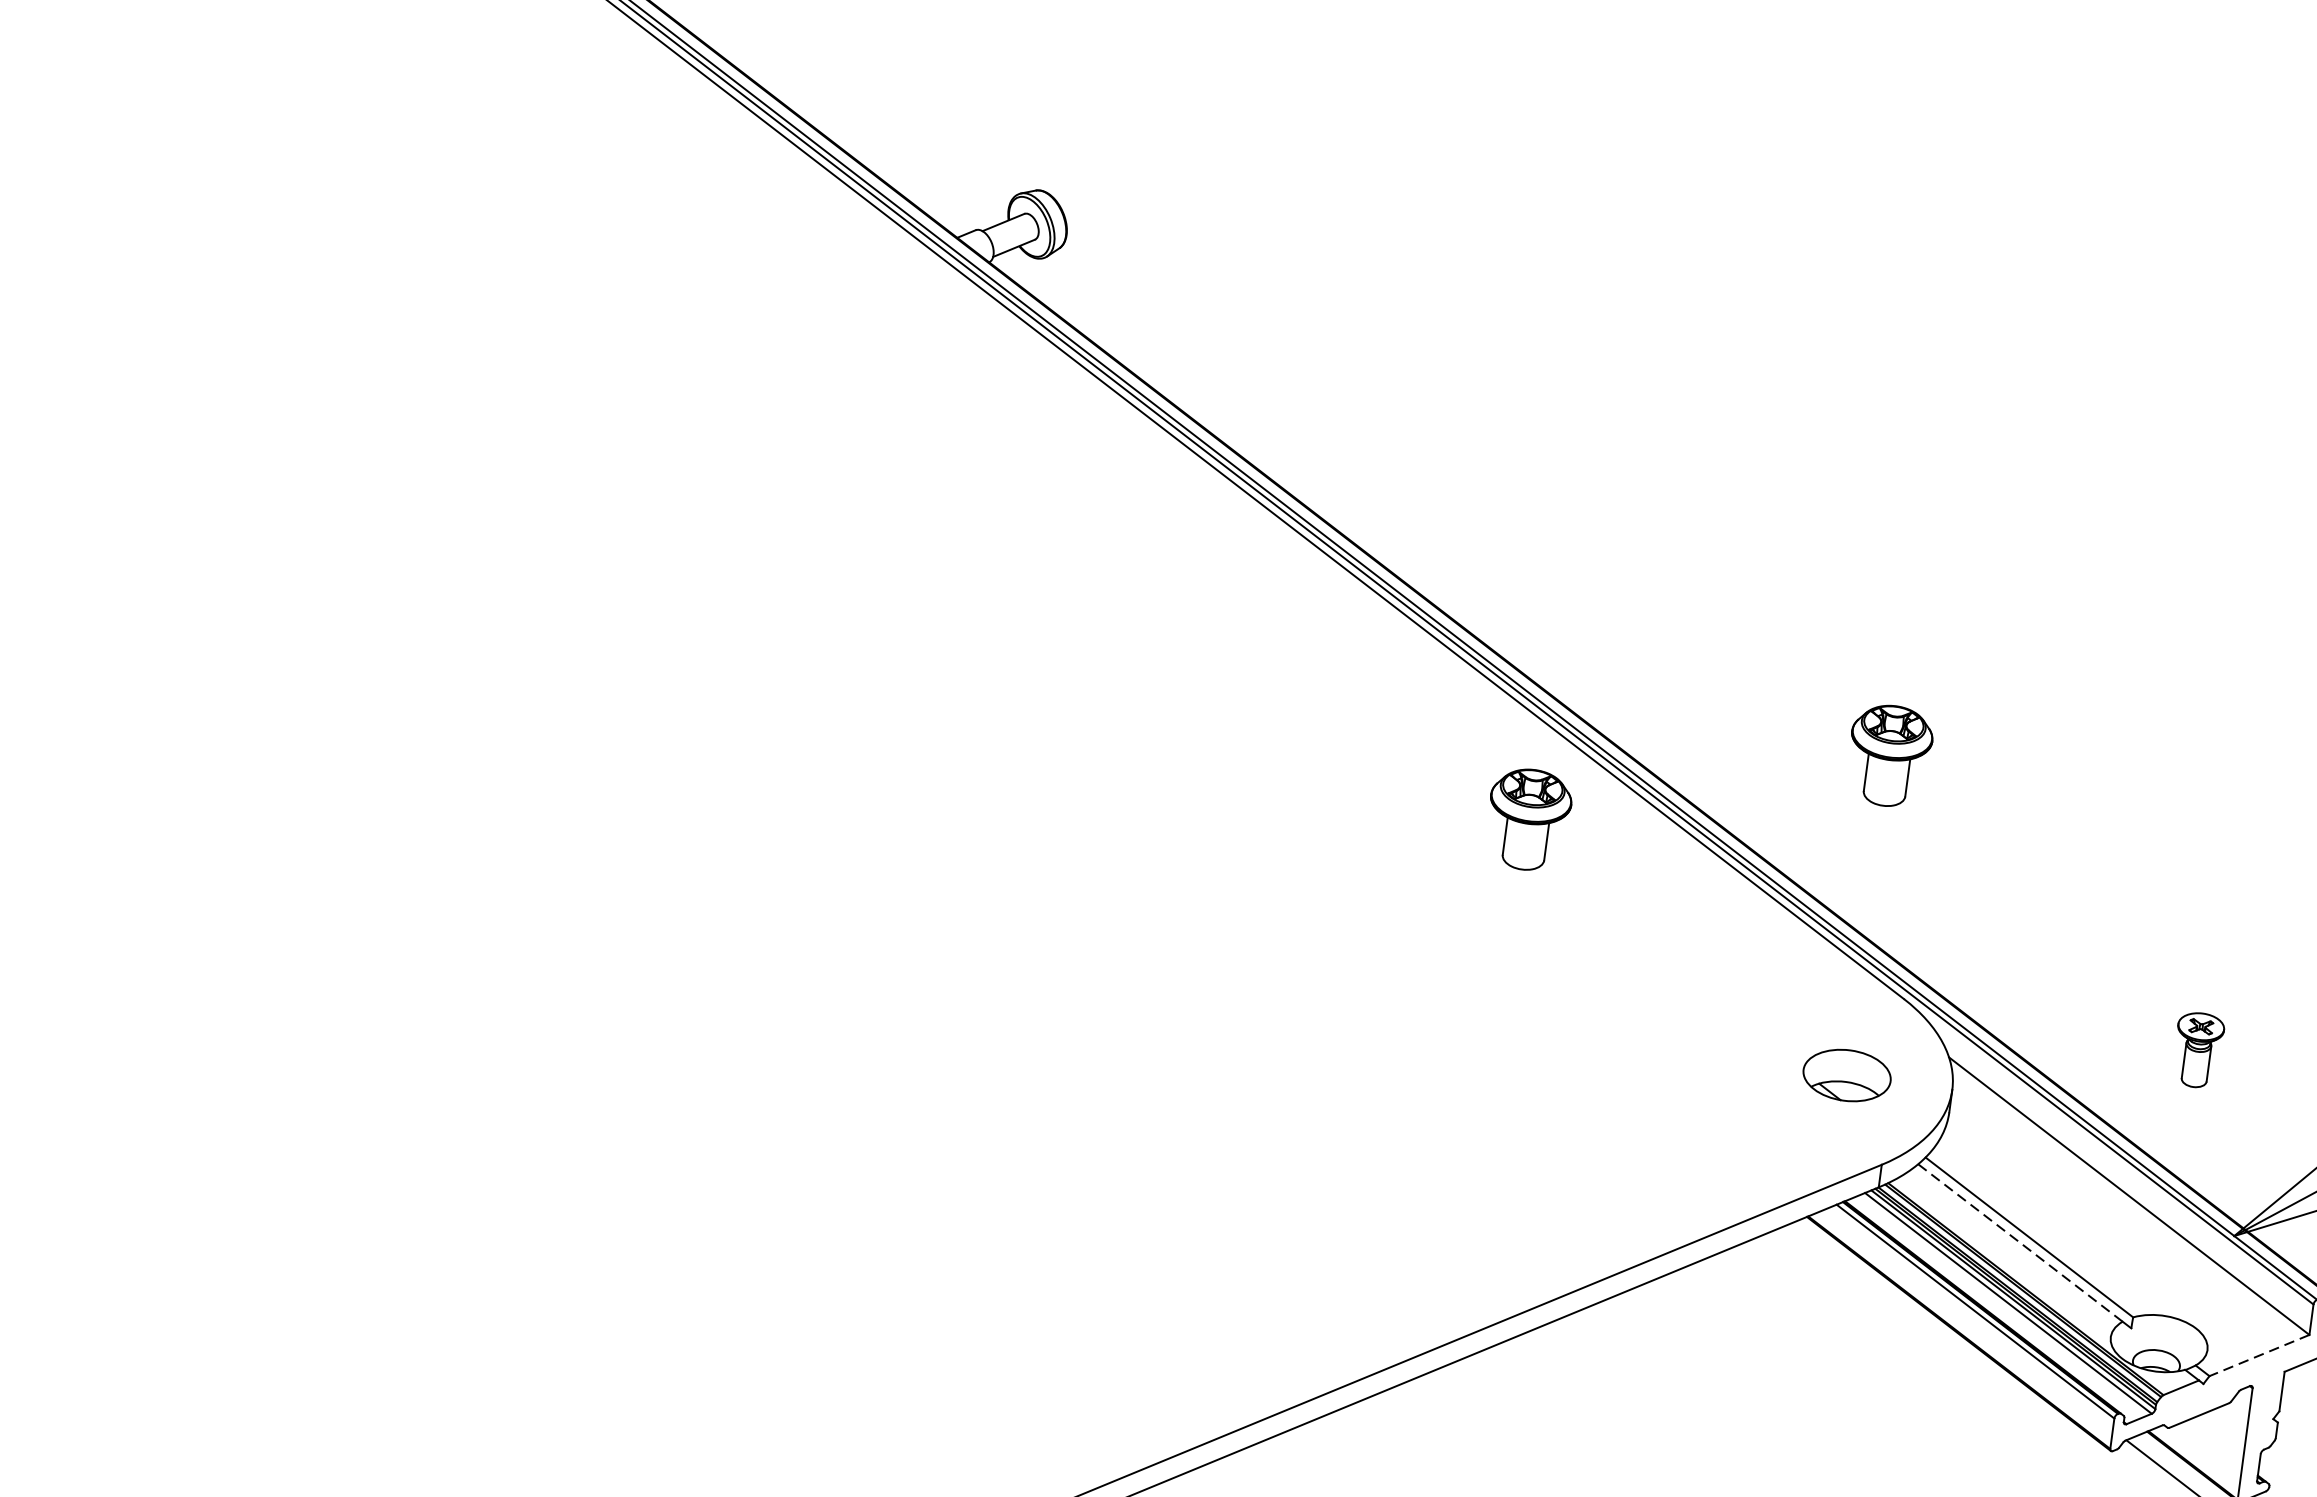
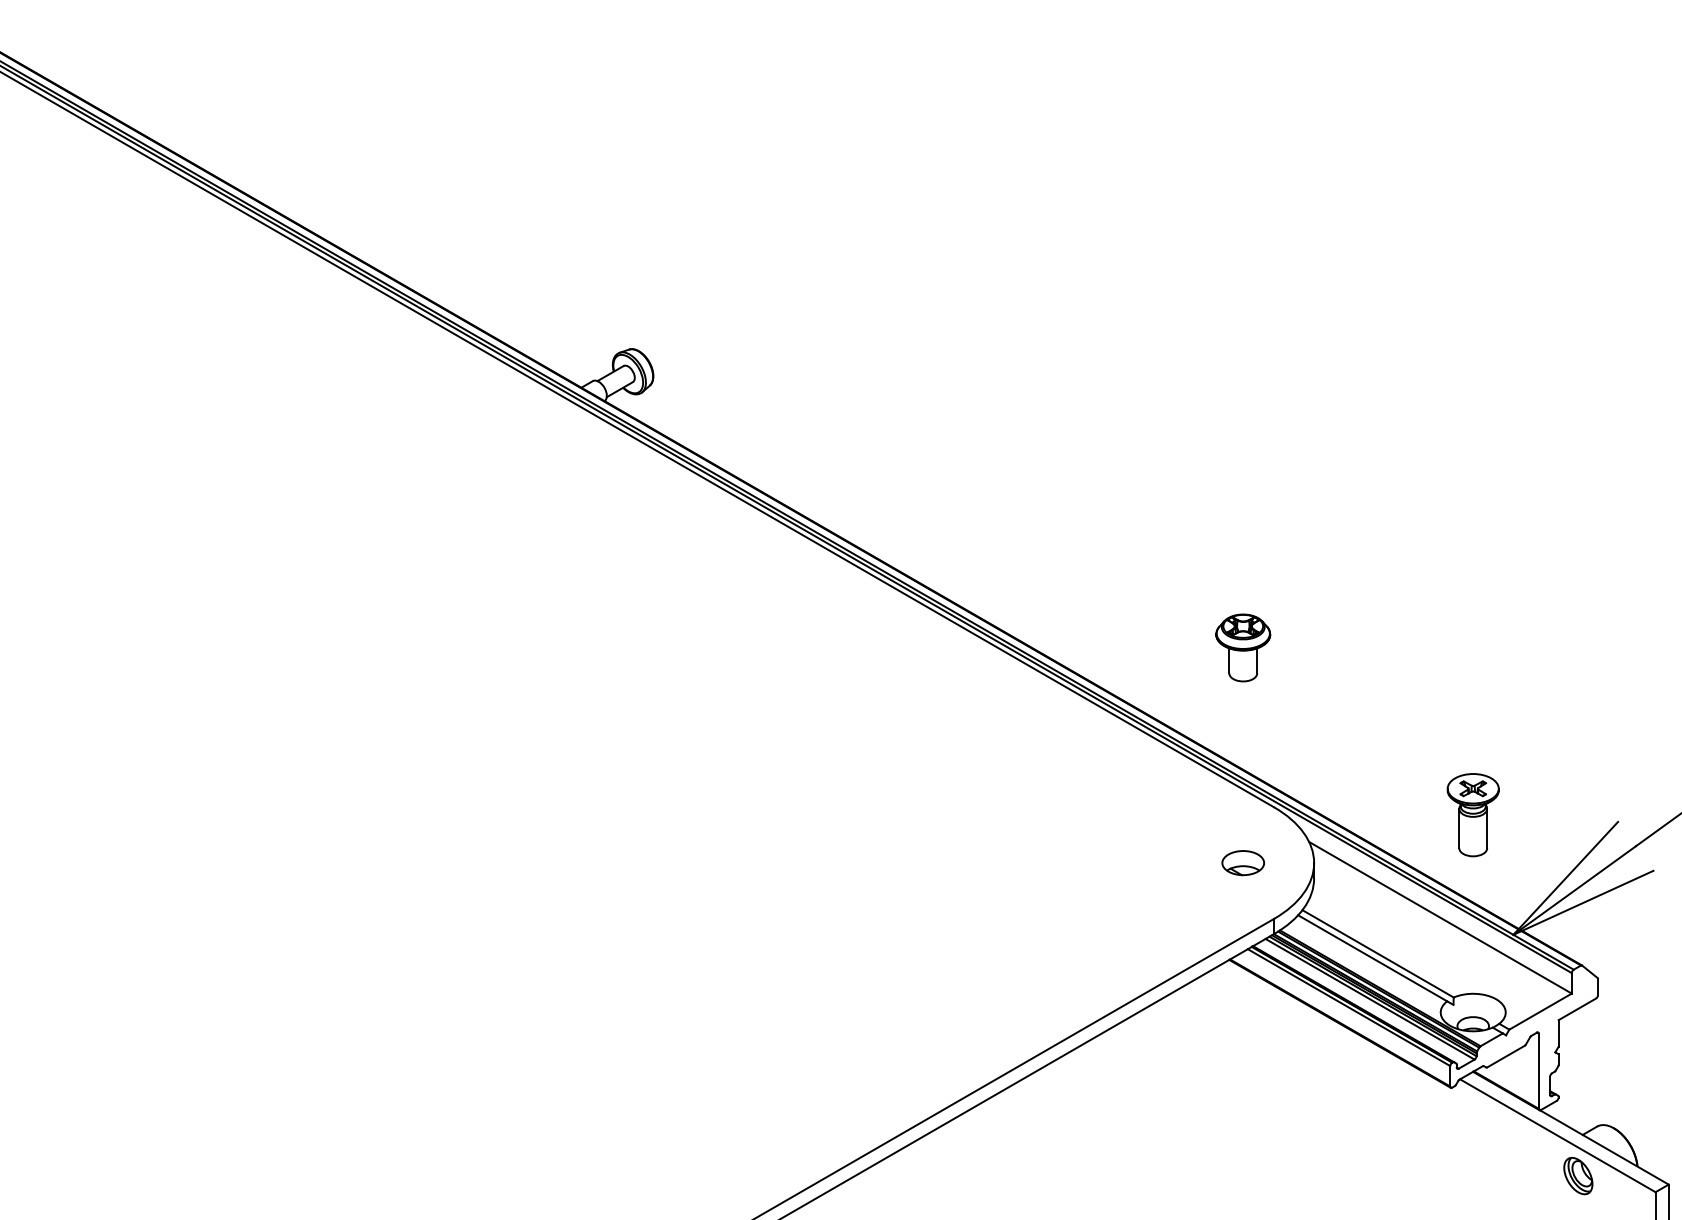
part: (1528, 819) -> (1010, 721), removed
part: (2197, 1050) -> (1472, 815), size x1.67
part: (1845, 1076) -> (1242, 863), size x0.71
line: (2020, 1243) -> (1372, 958), dashed -> solid
line: (2259, 1355) -> (1540, 1011), dashed -> solid

